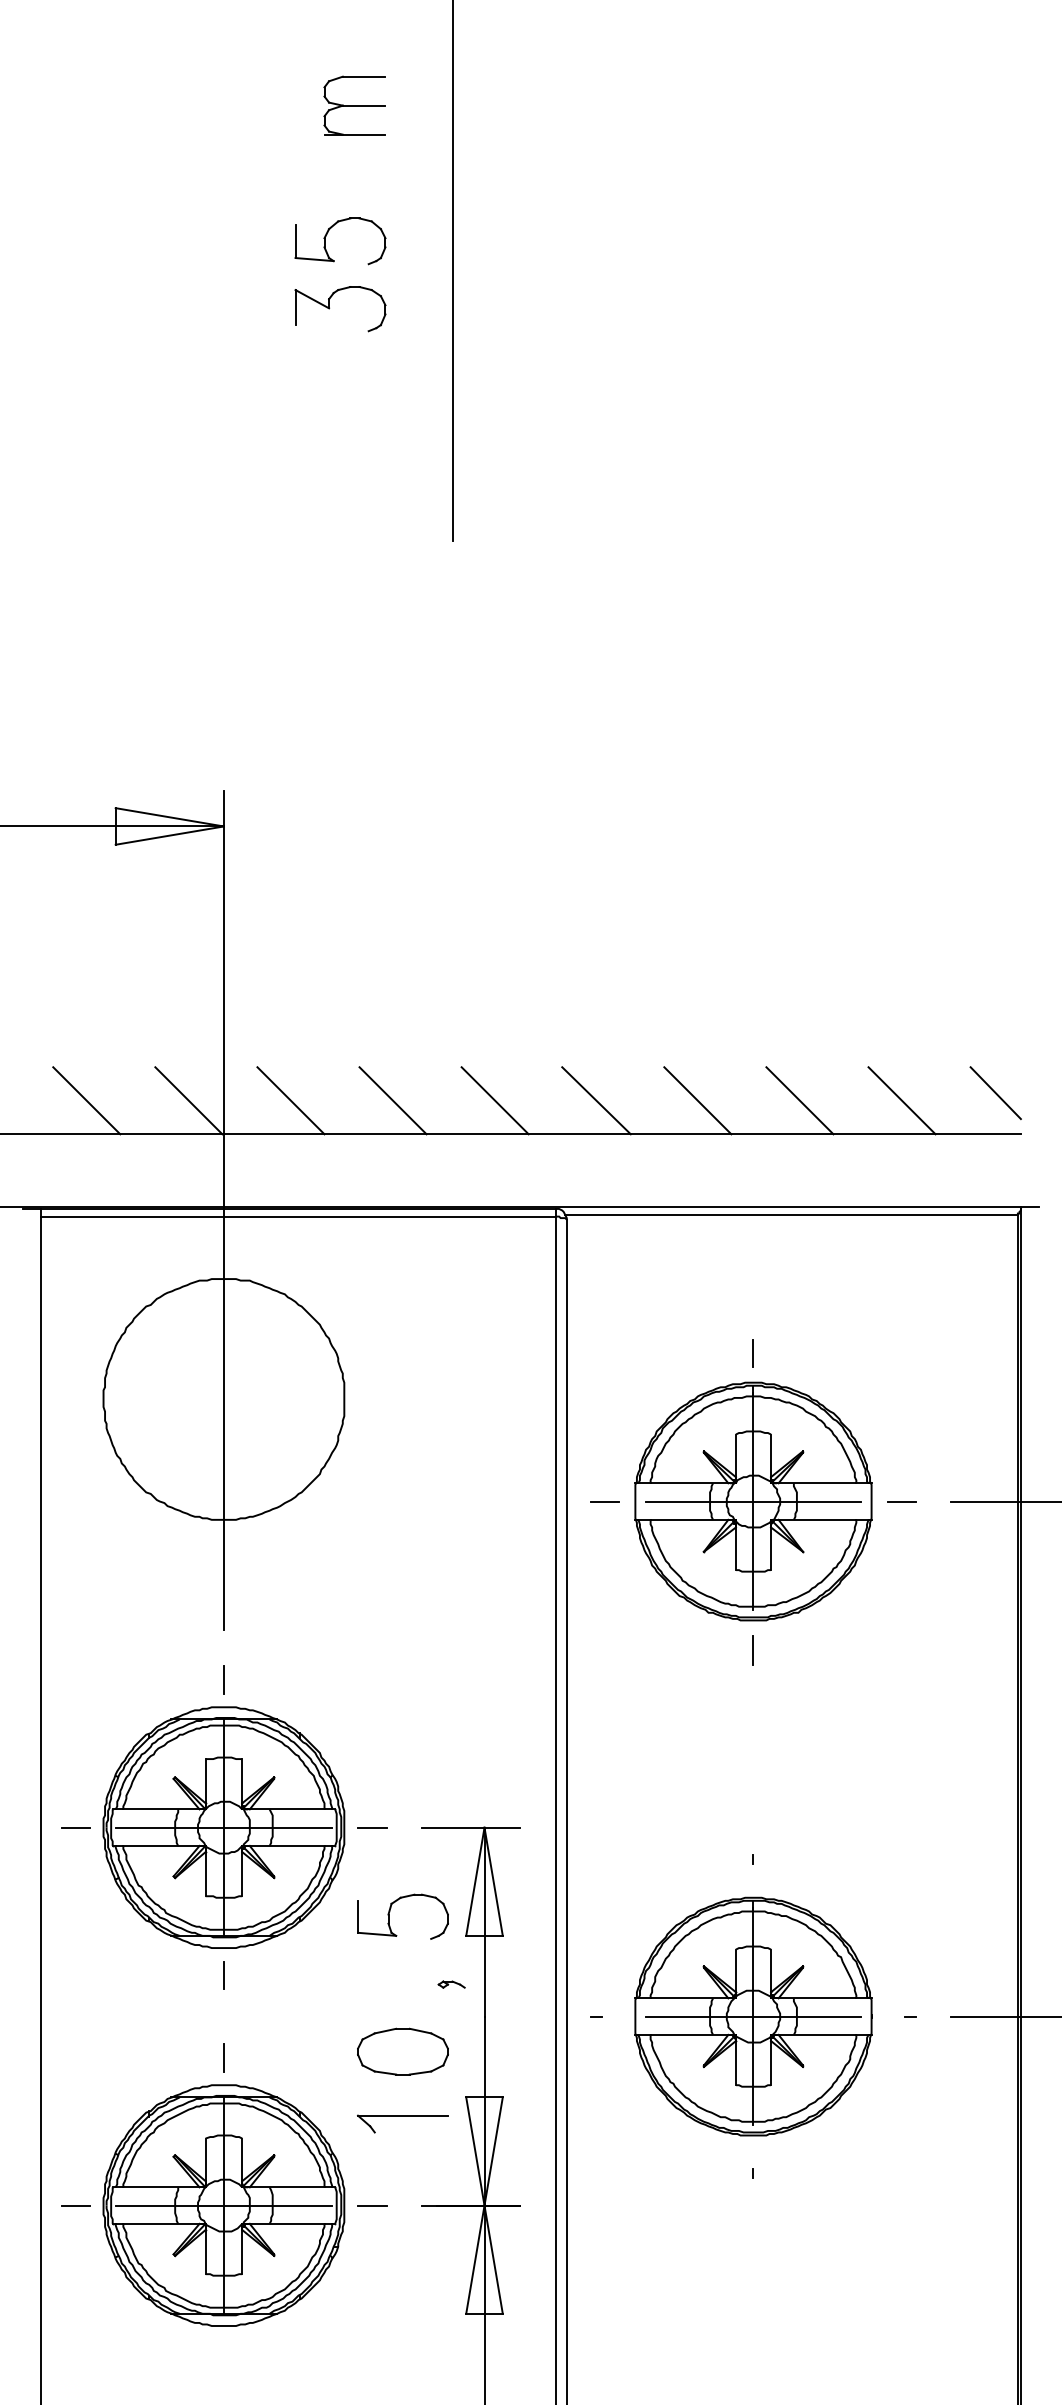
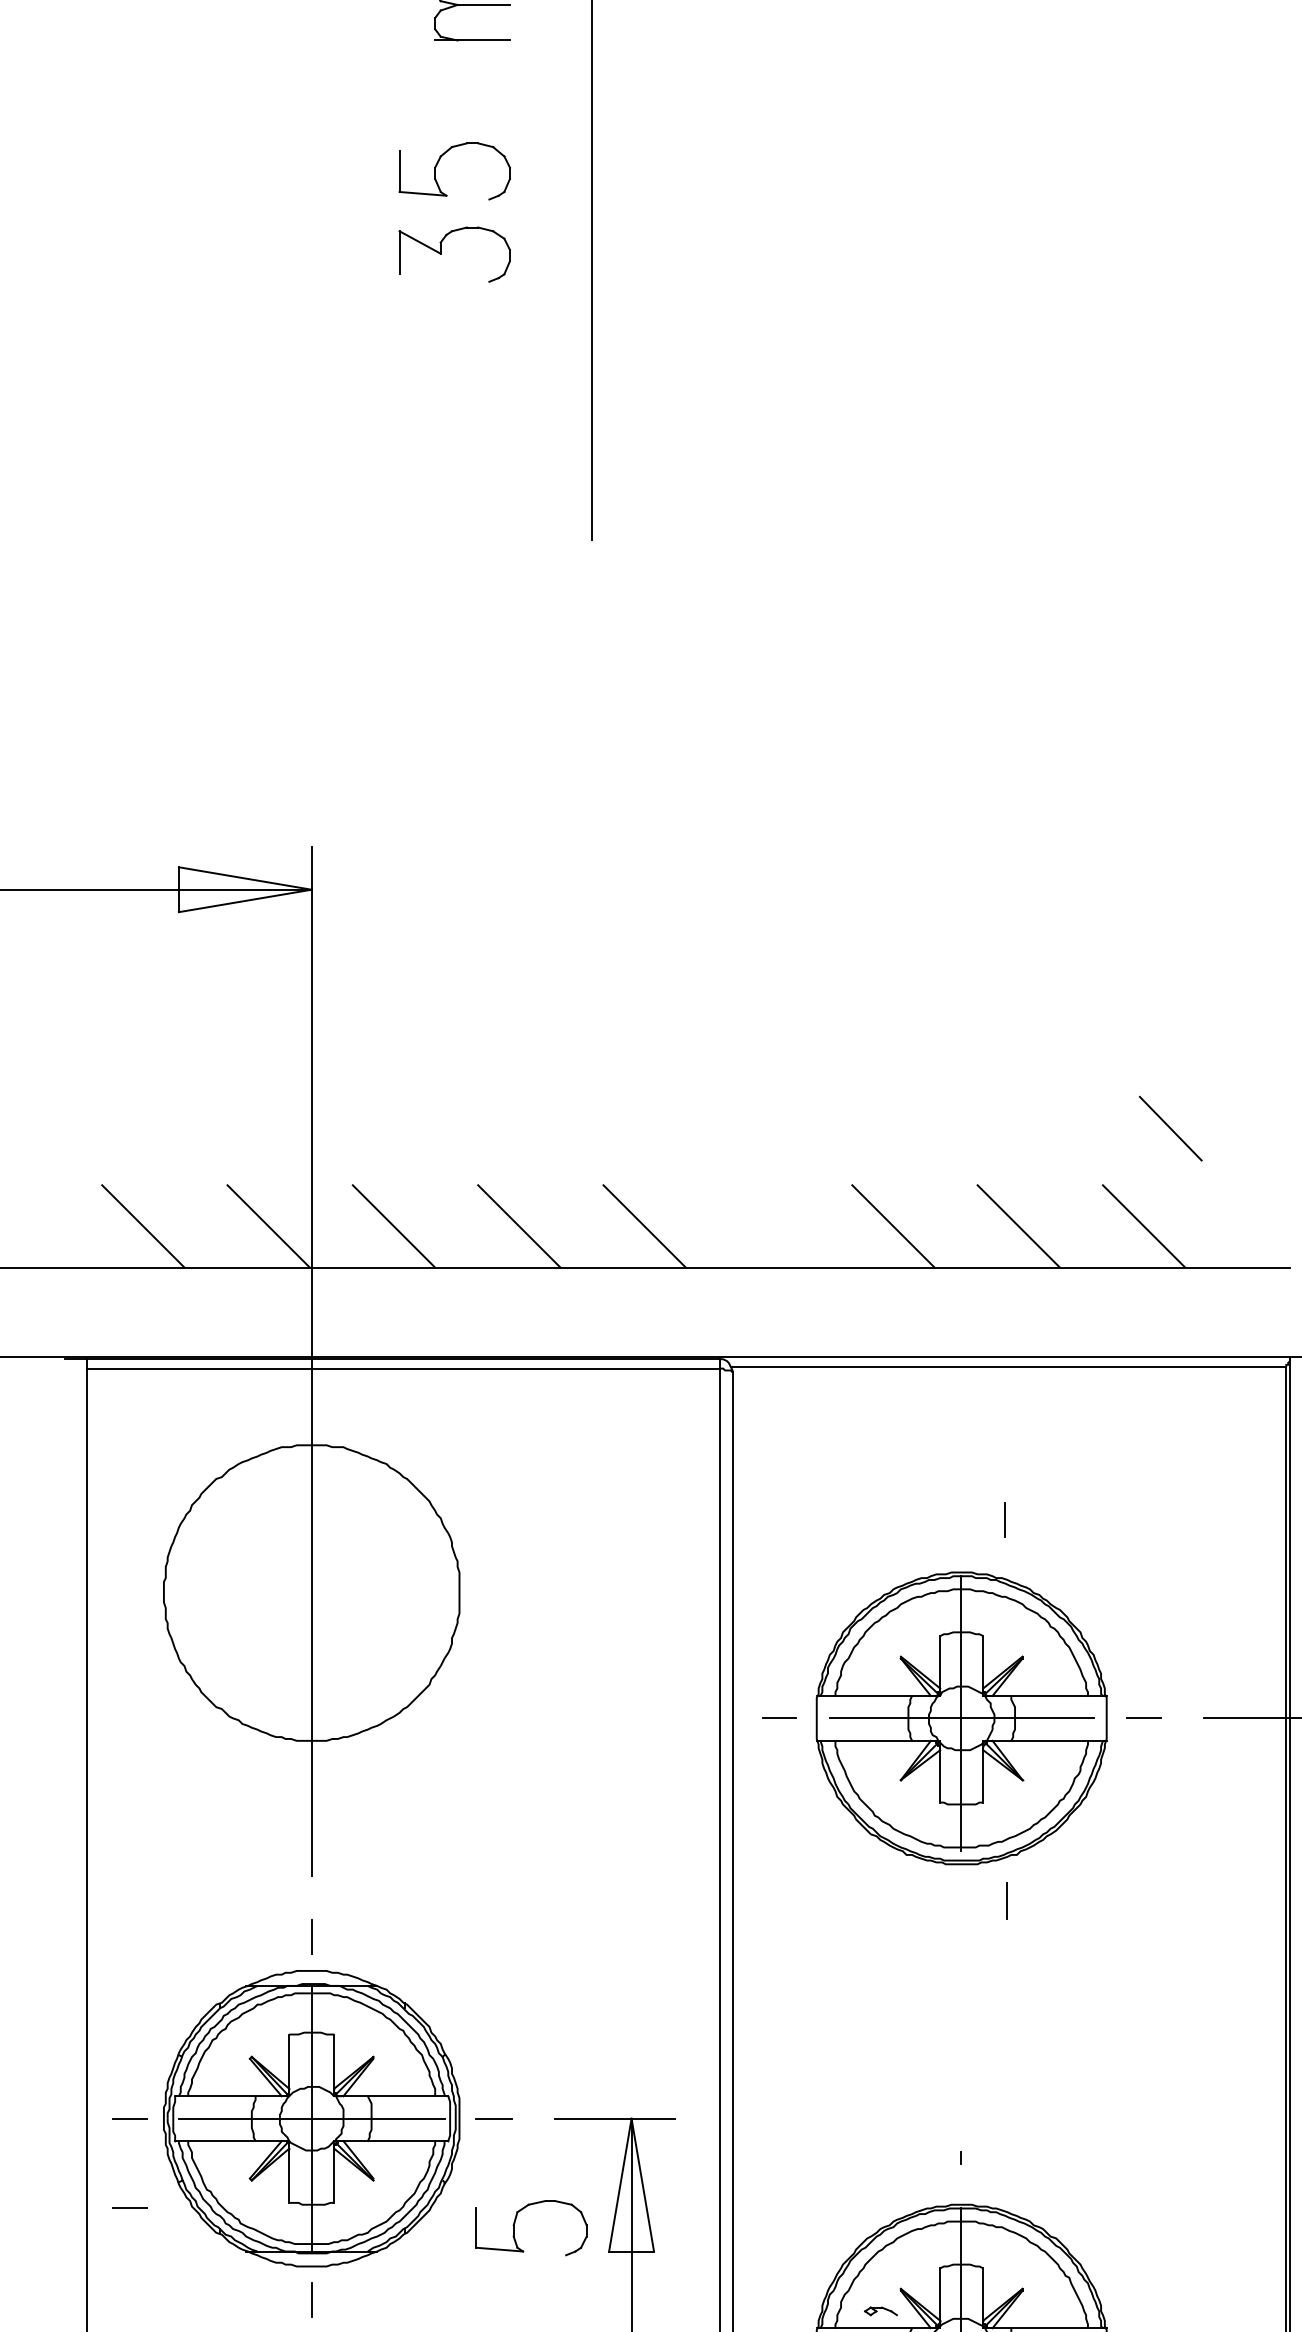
line: (995, 1092) -> (1170, 1127), moved
line: (596, 1100) -> (769, 1226), removed
line: (752, 1353) -> (1004, 1519), moved
line: (752, 1650) -> (1007, 1901), moved
line: (75, 1900) -> (129, 2208), added
part: (451, 1984) -> (880, 2311), moved

